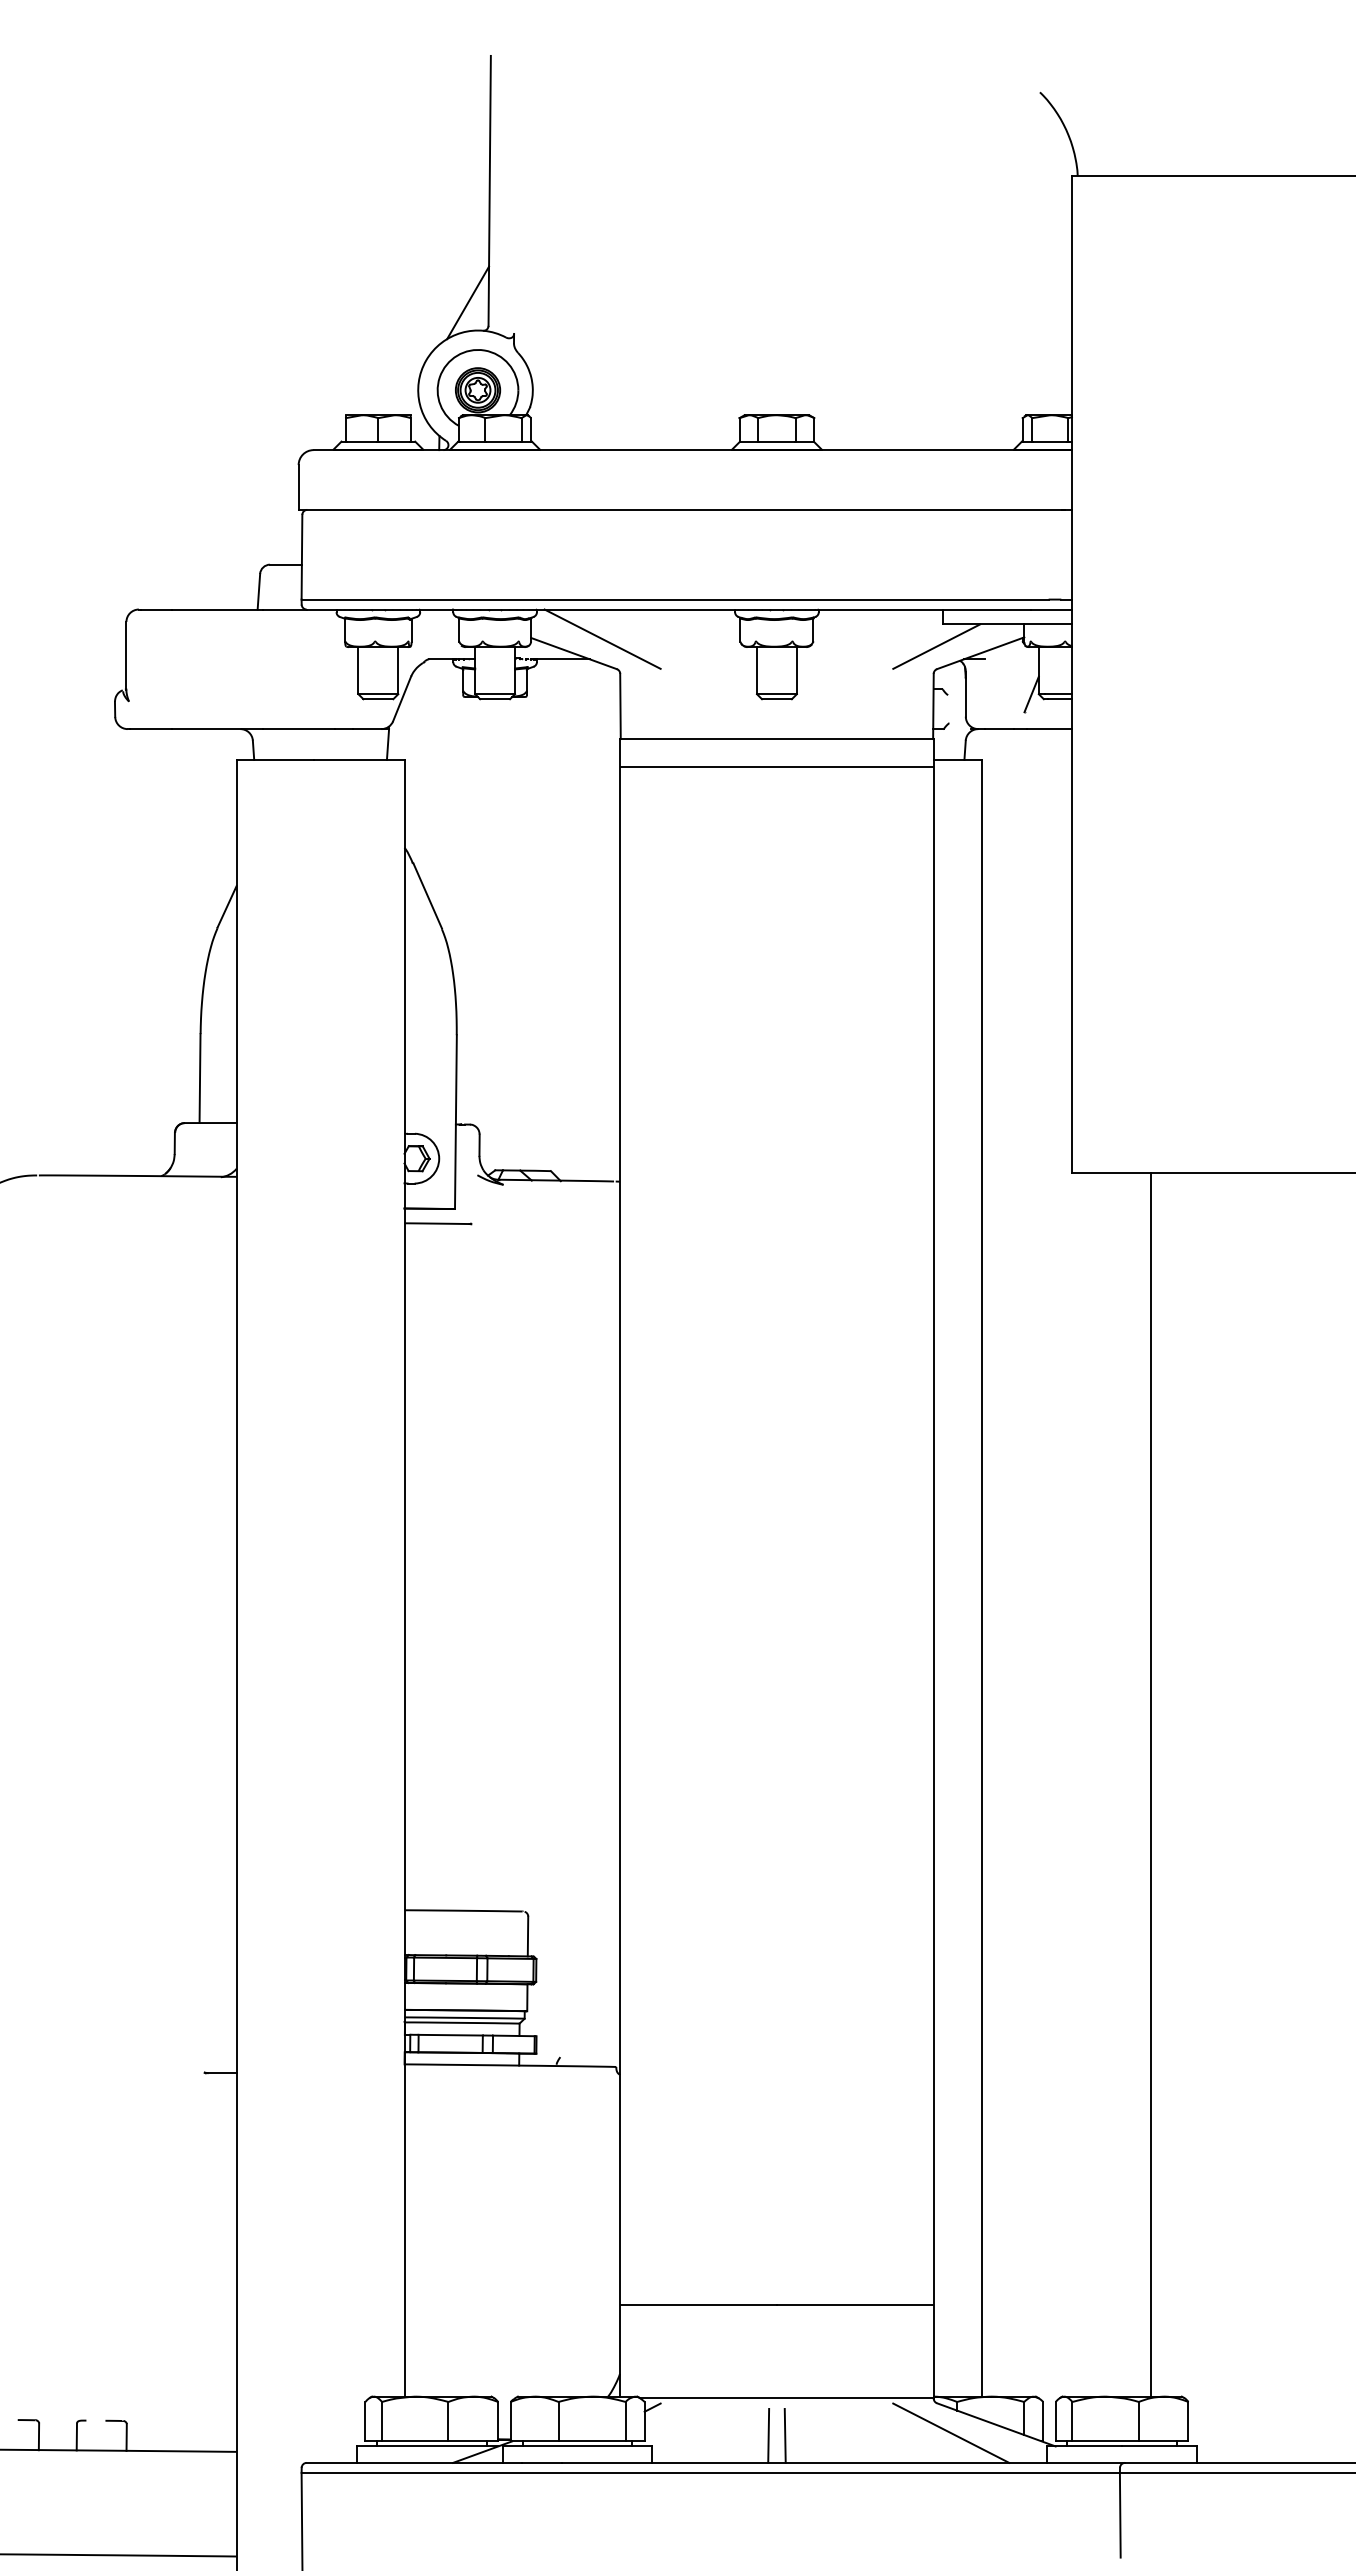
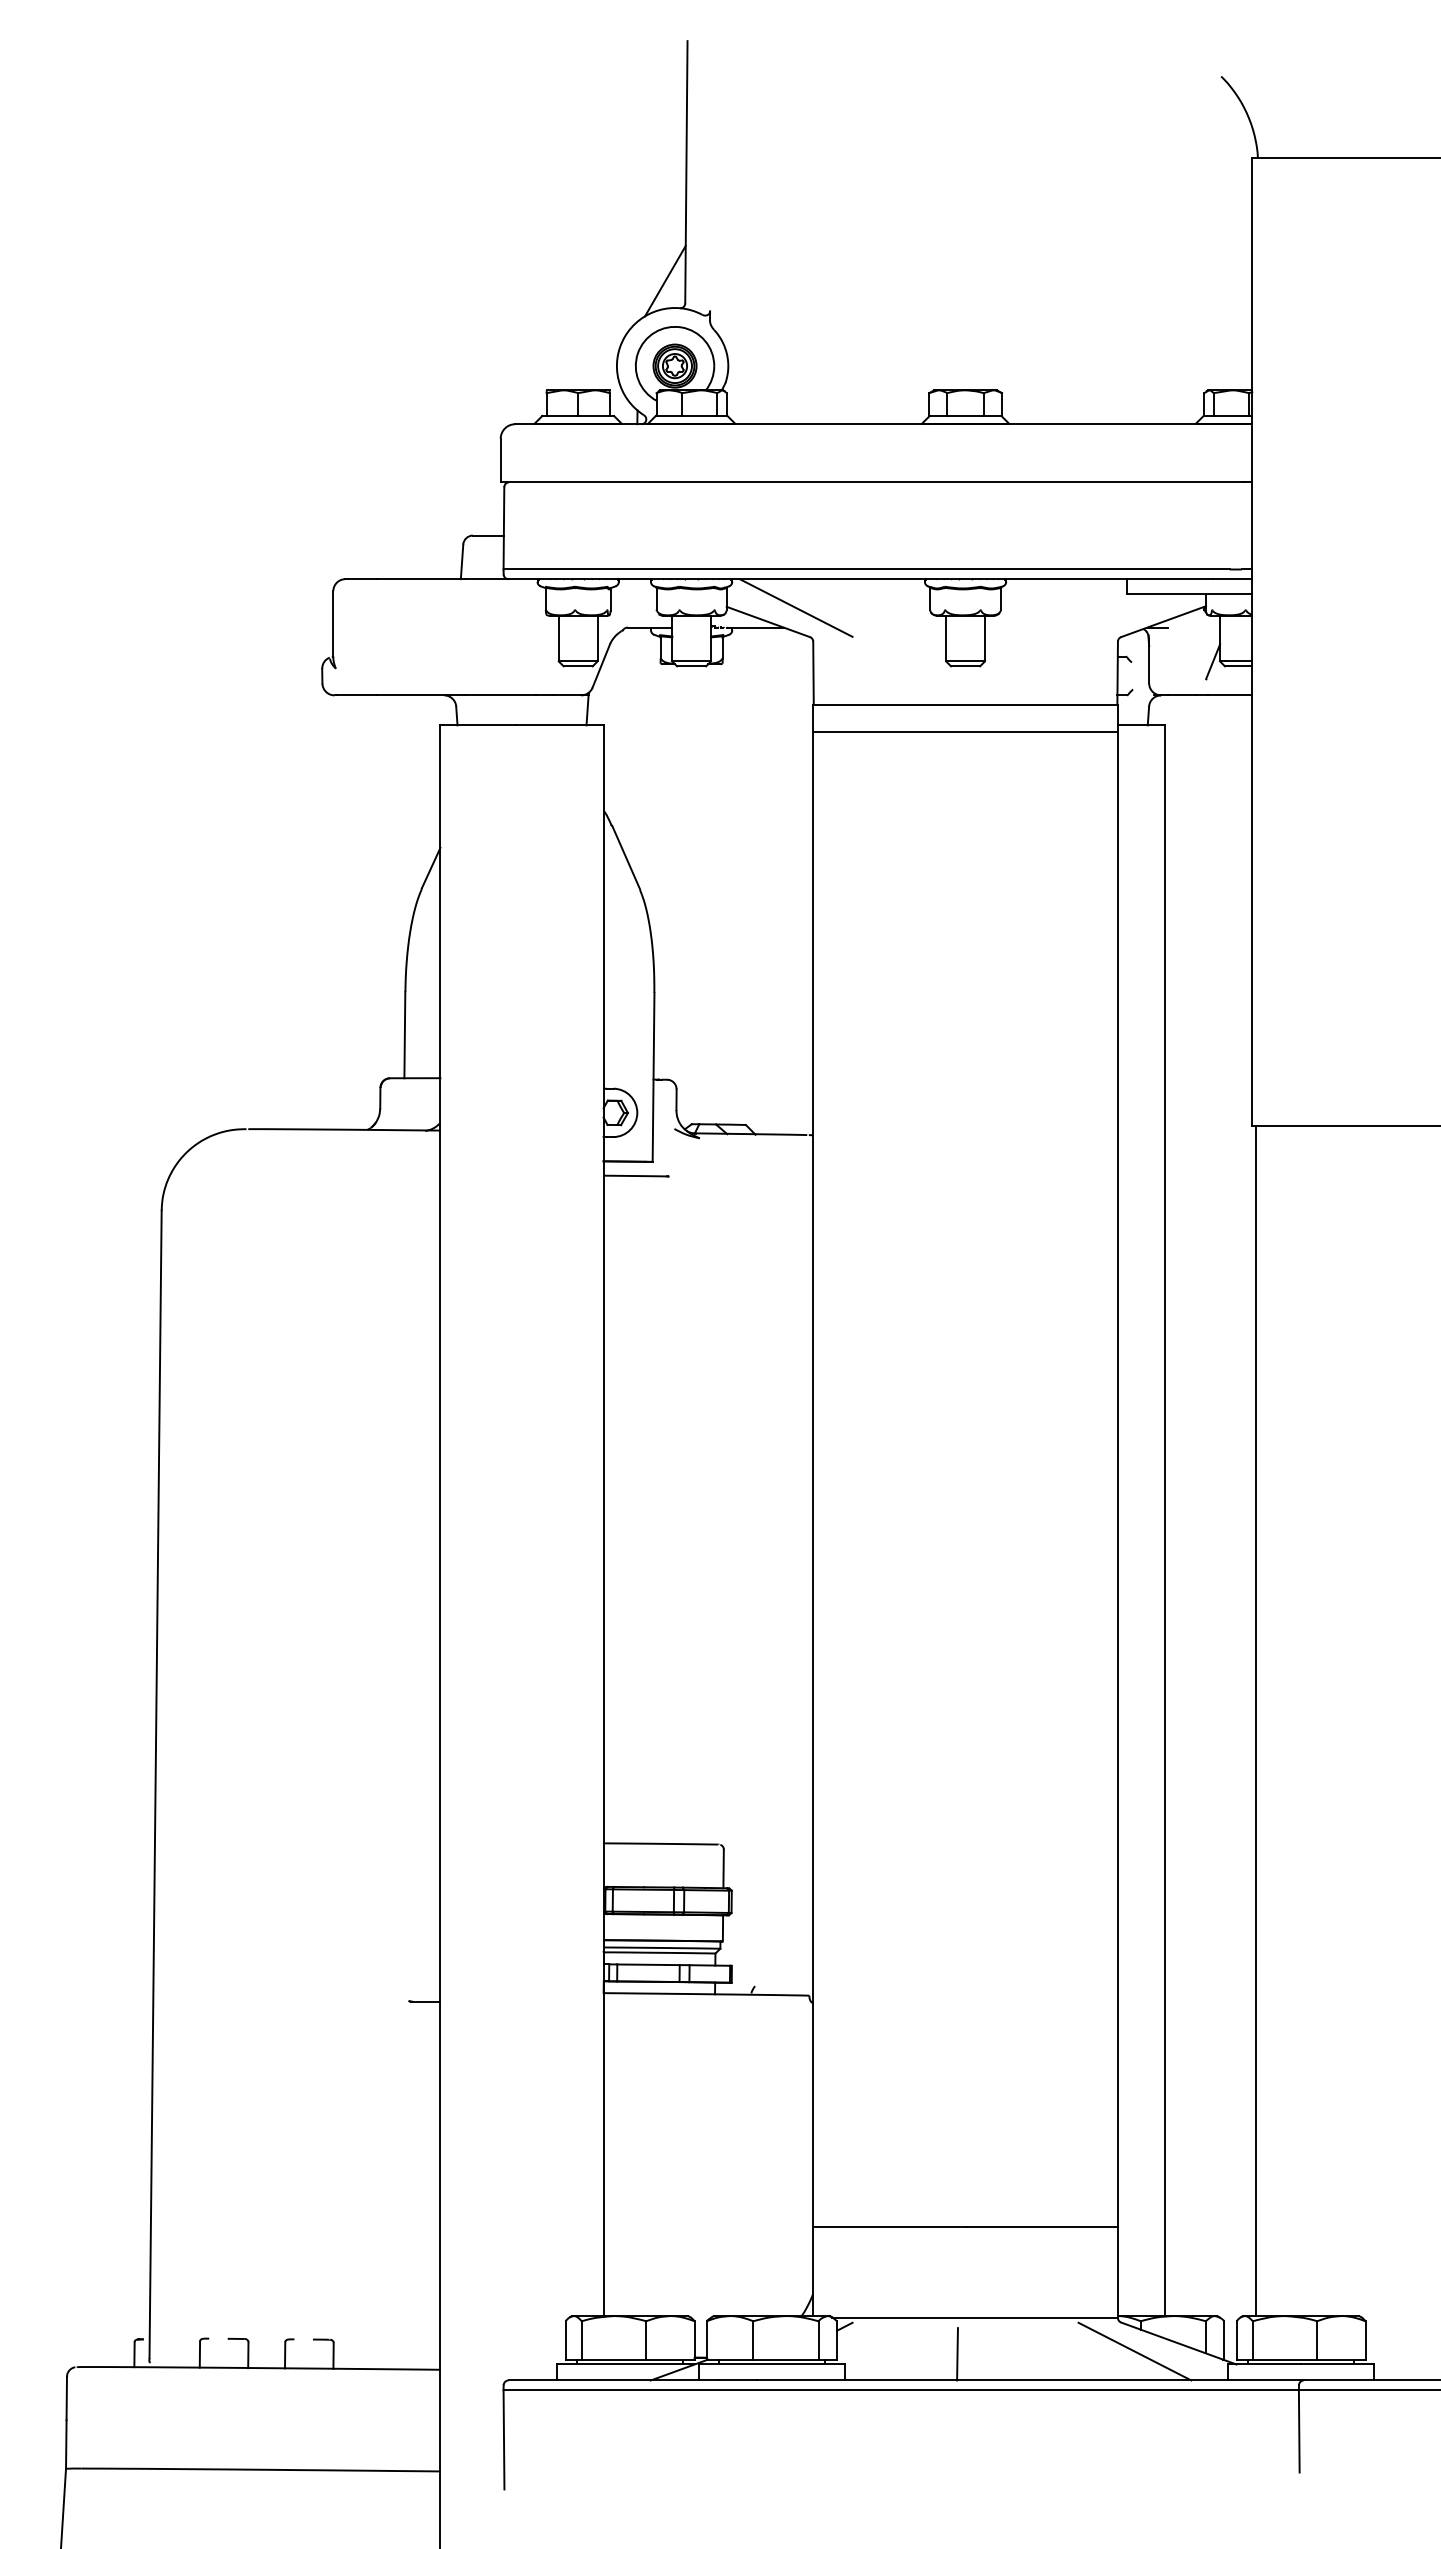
line: (936, 645) -> (1120, 614), removed
line: (1150, 1784) -> (1255, 1721), moved
line: (785, 2436) -> (973, 2354), removed

